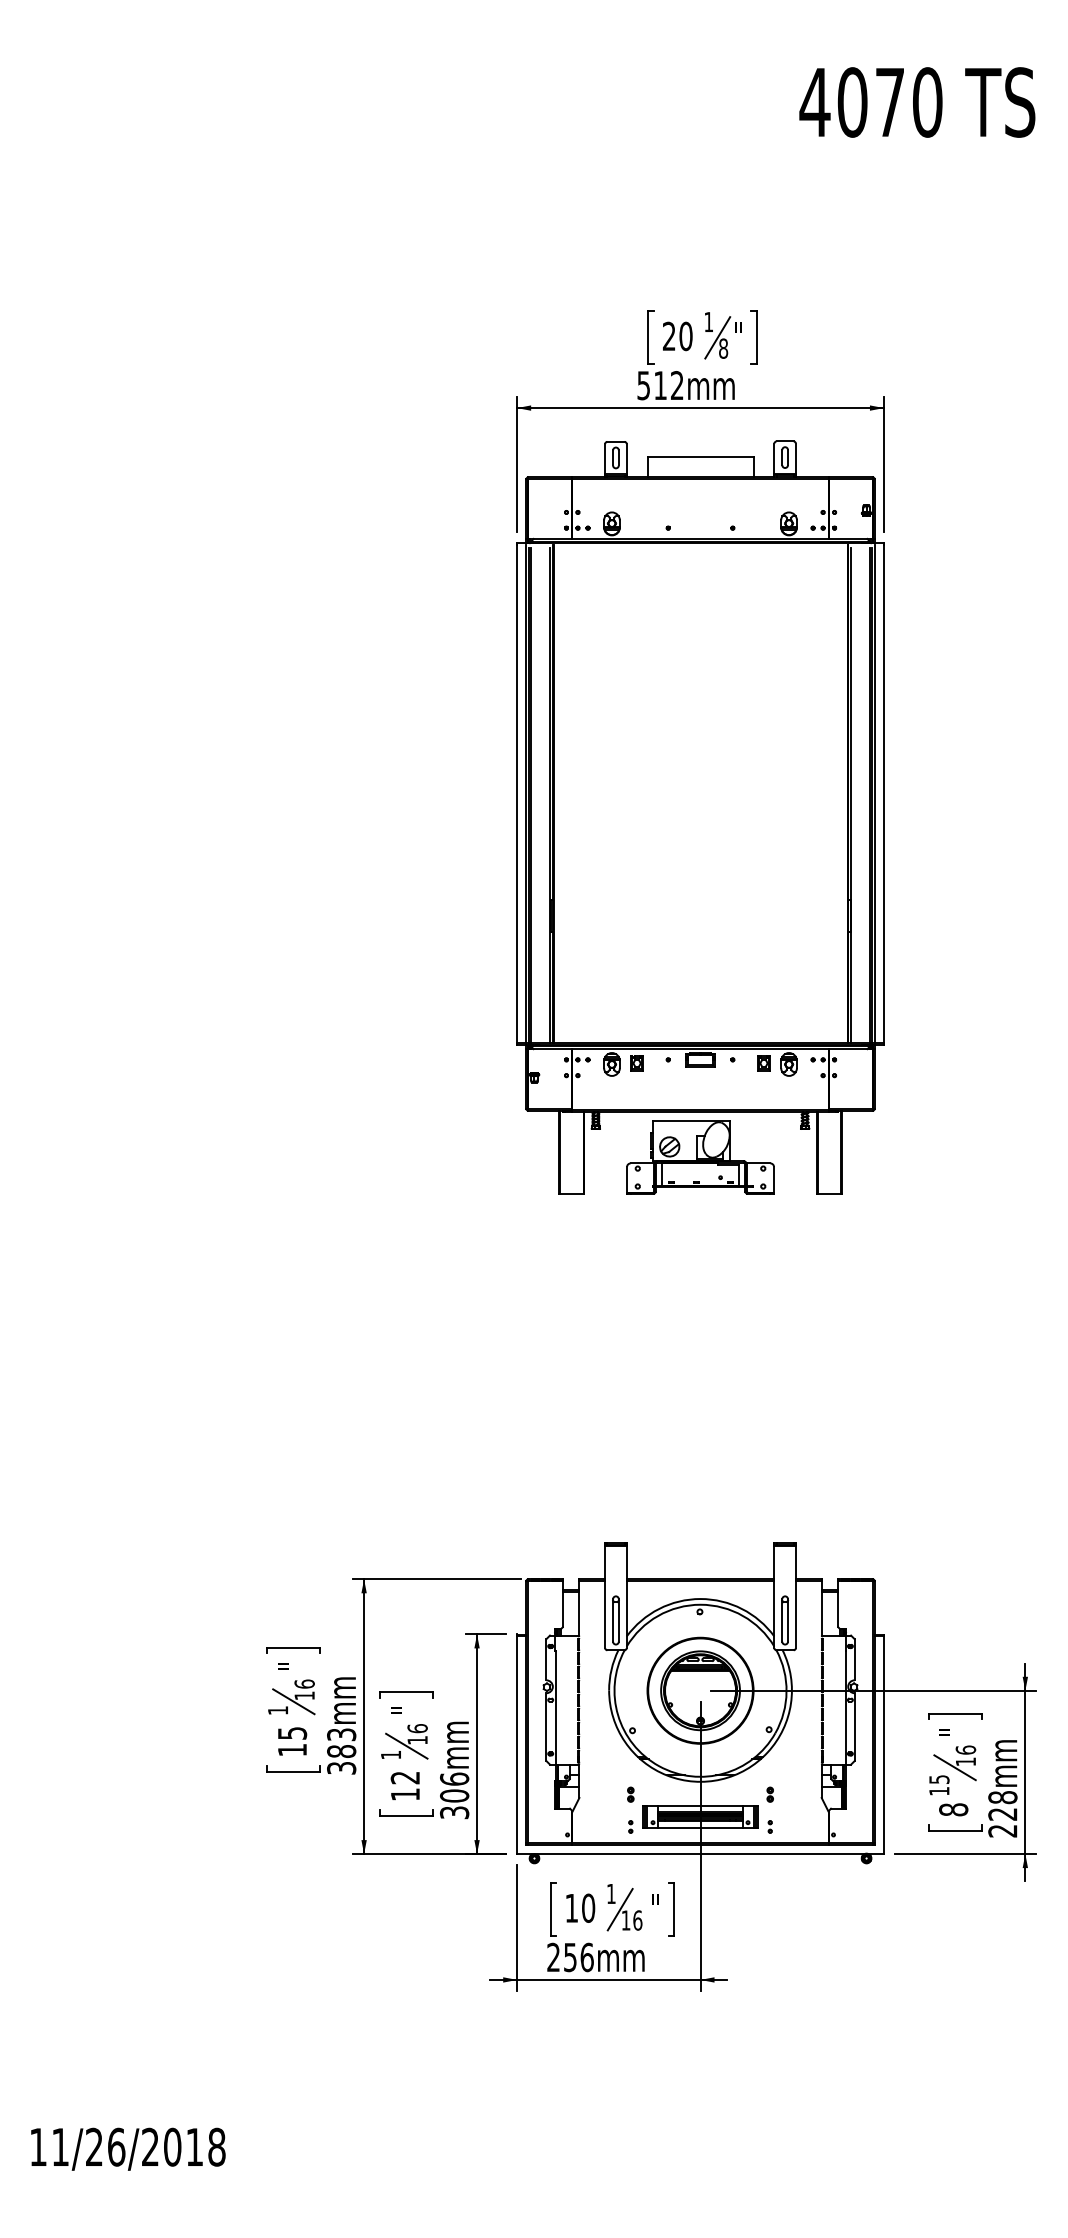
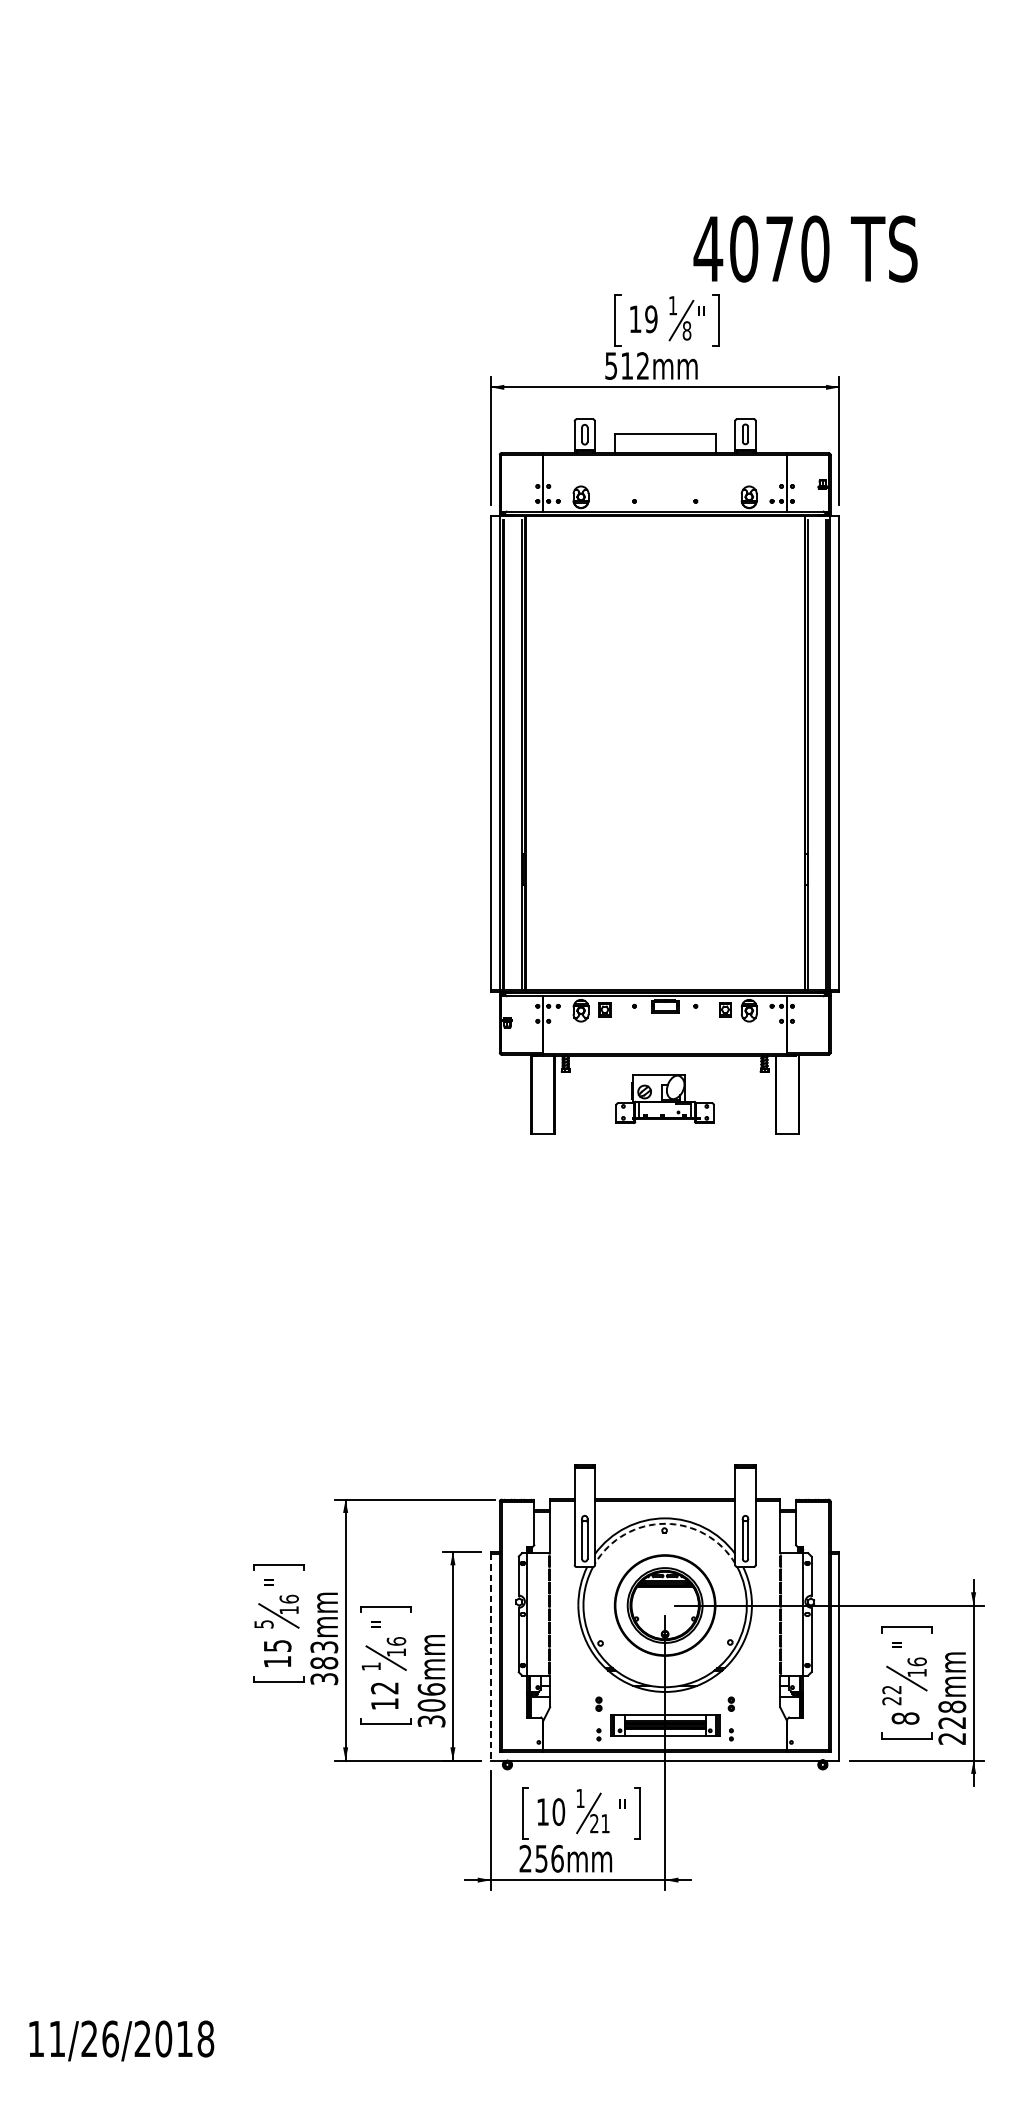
text: (917, 102) -> (805, 249), moved
text: (677, 336) -> (643, 319), 20 -> 19
part: (700, 1157) -> (665, 1099), size x0.7
arc: (700, 1604) -> (665, 1523), solid -> dashed
text: (278, 1710) -> (264, 1624), 1 -> 5
line: (517, 1745) -> (491, 1657), solid -> dashed
text: (939, 1785) -> (892, 1695), 15 -> 22
text: (631, 1920) -> (599, 1823), 16 -> 21

